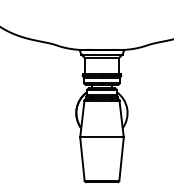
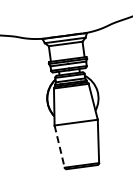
line: (82, 159) -> (59, 147), solid -> dashed

